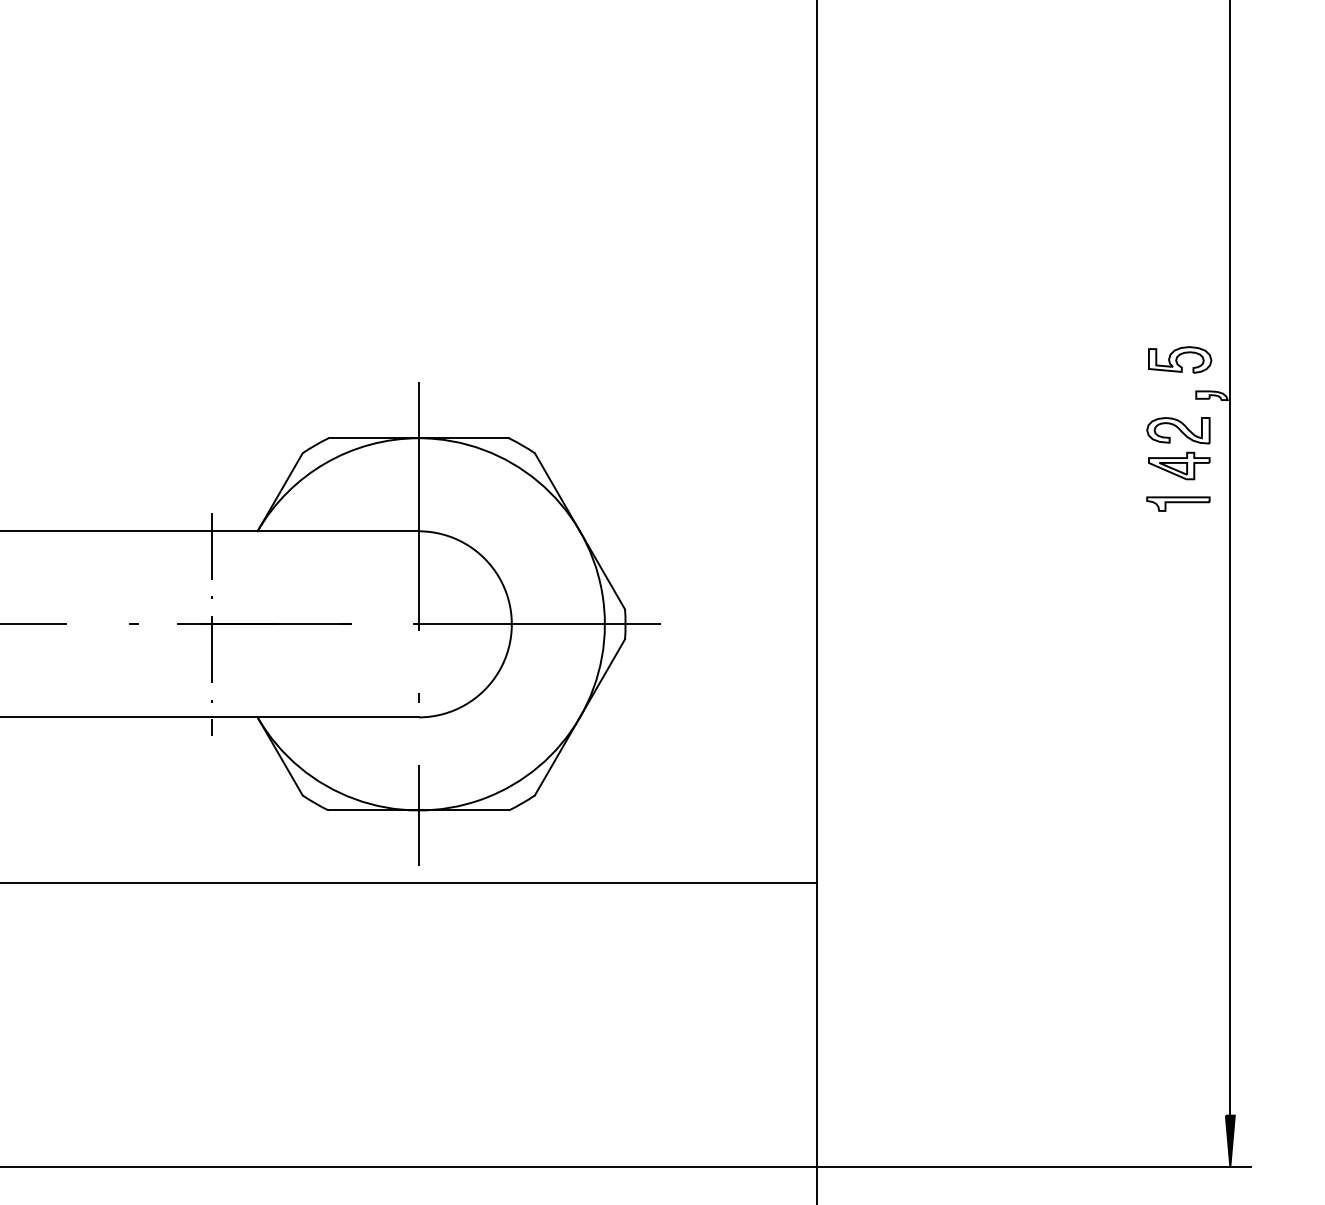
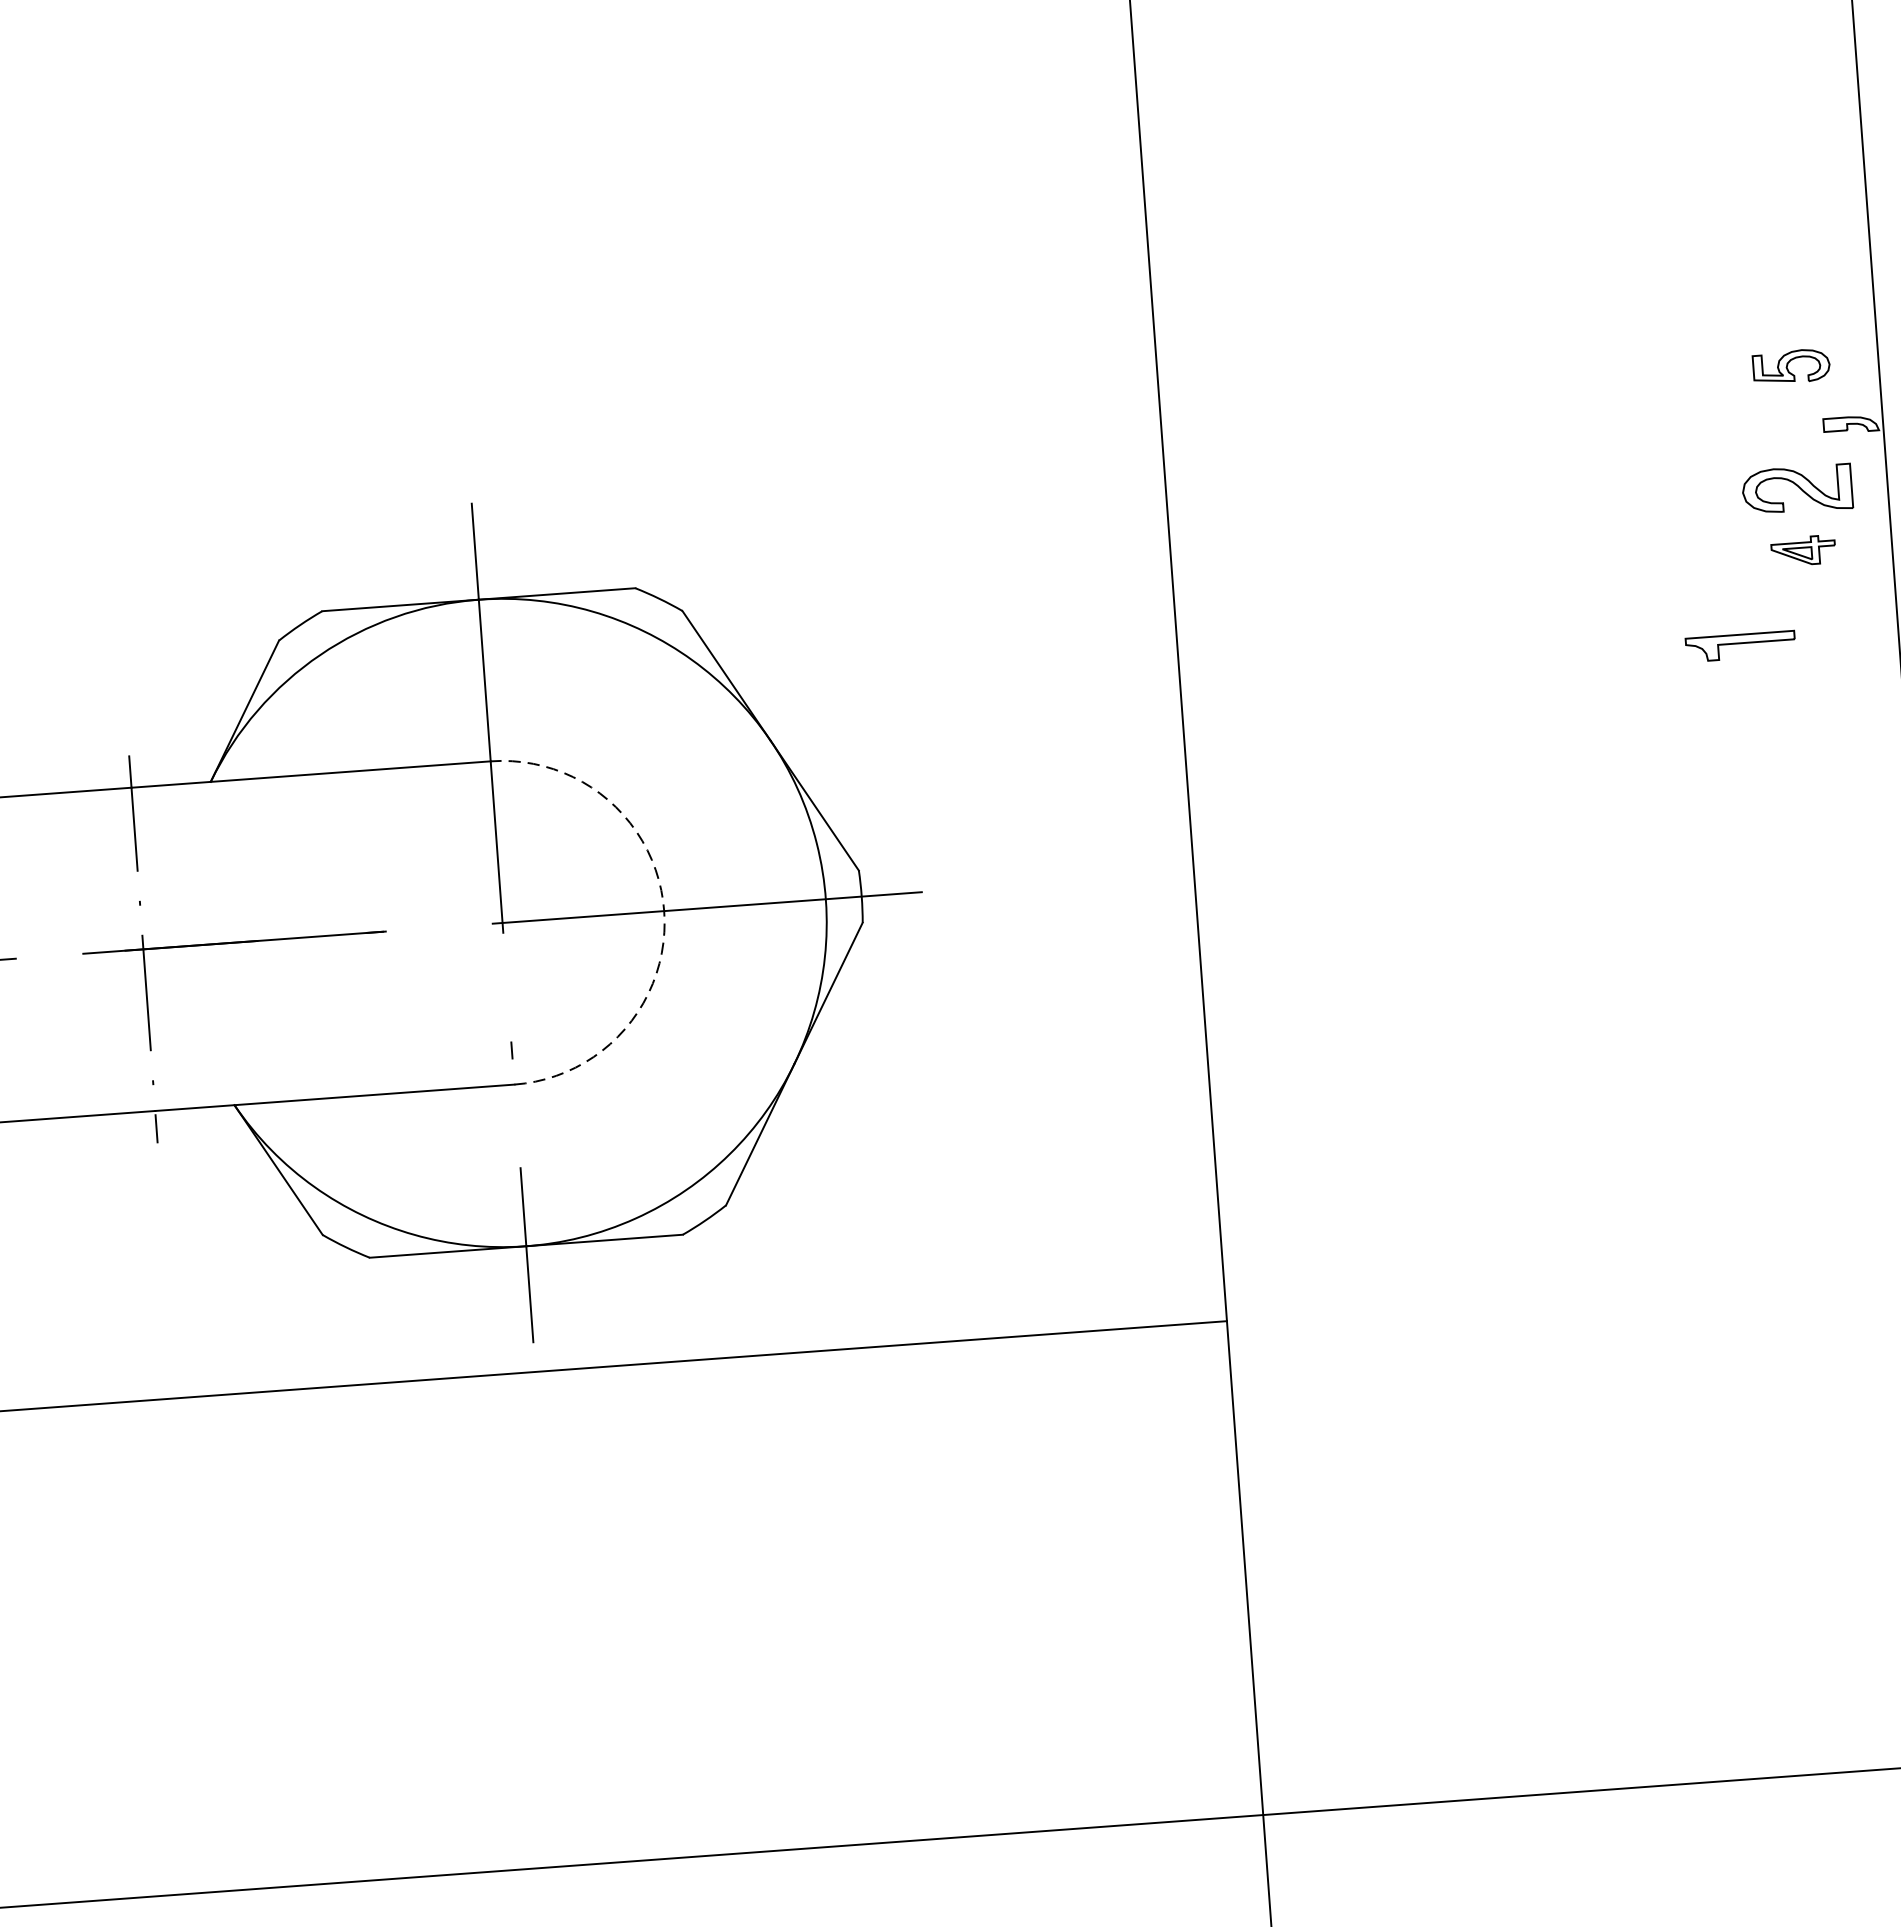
part: (1180, 359) -> (1791, 365), size x0.7
part: (1179, 465) -> (1803, 550), size x0.6
part: (1178, 503) -> (1740, 645), moved
arc: (511, 624) -> (663, 911), solid -> dashed

